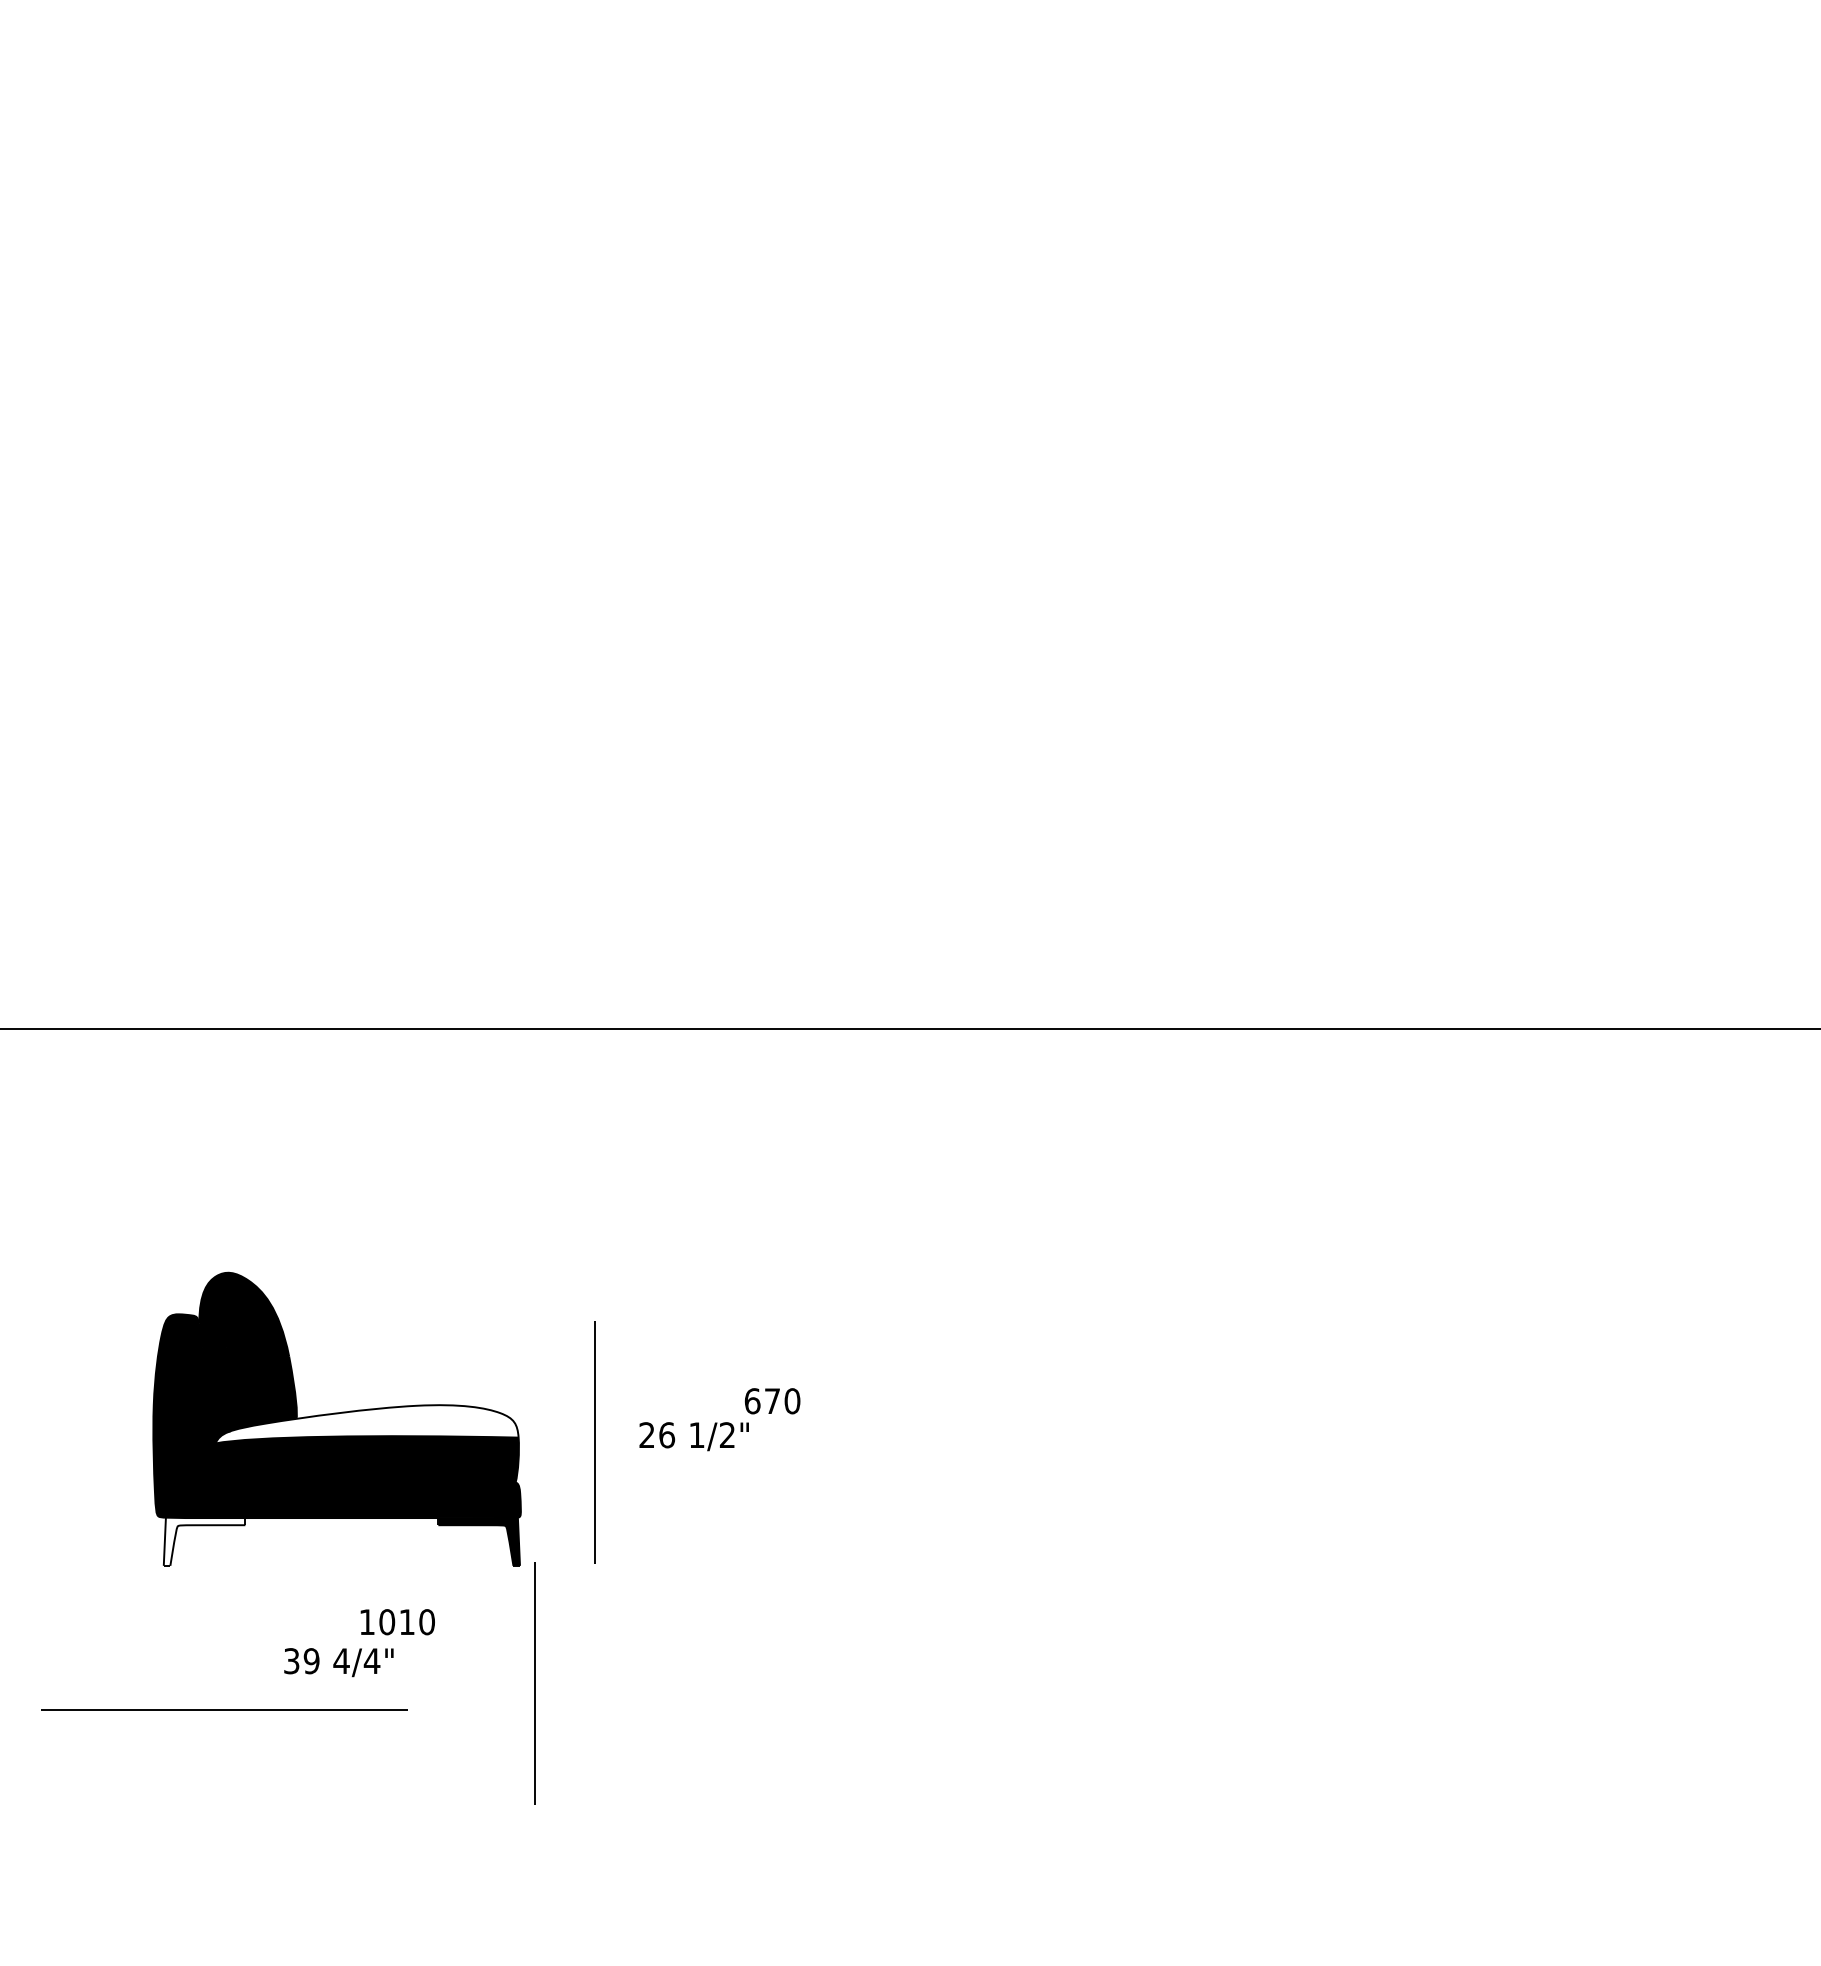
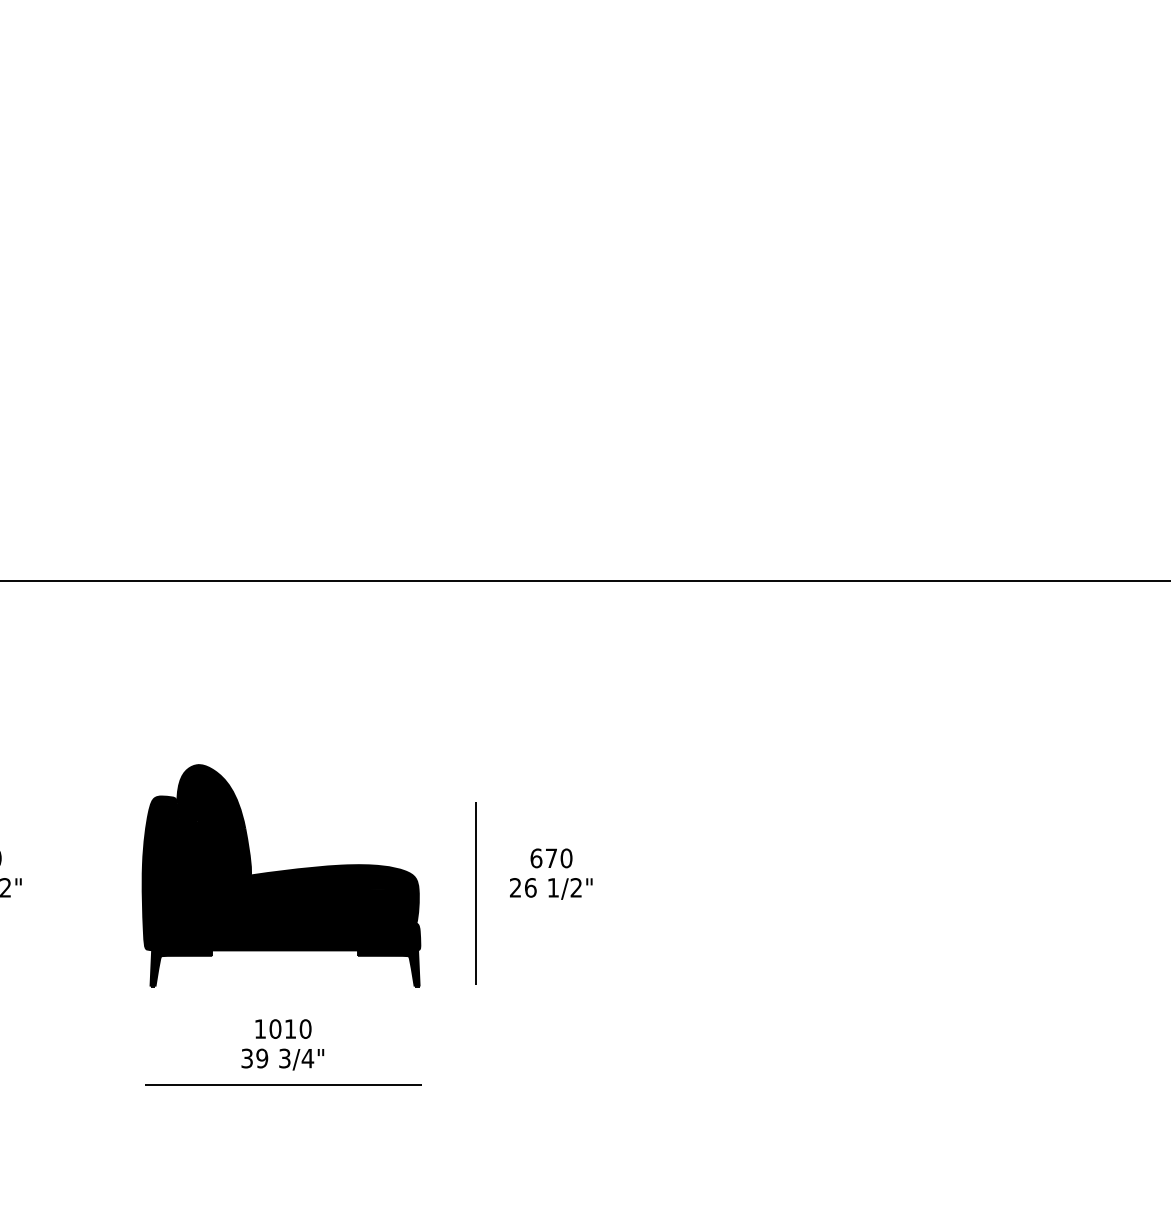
text: (772, 1401) -> (551, 858), moved
fill: (366, 1424) -> (303, 879), added
fill: (204, 1541) -> (181, 968), added
text: (397, 1622) -> (283, 1029), moved
text: (341, 1661) -> (284, 1058), 4/4" -> 3/4"
line: (534, 1683) -> (430, 1075), removed
line: (224, 1709) -> (283, 1084), moved

